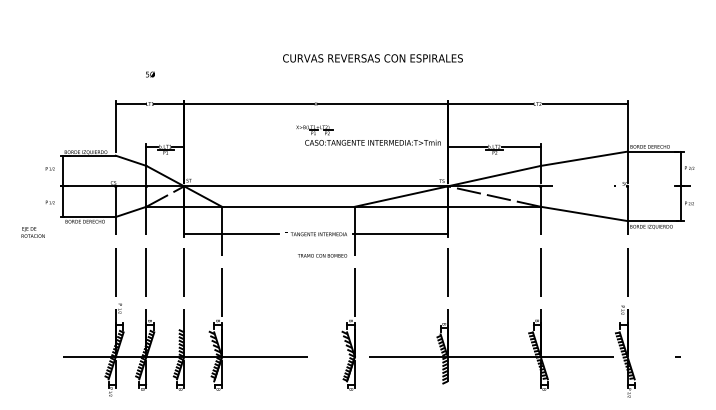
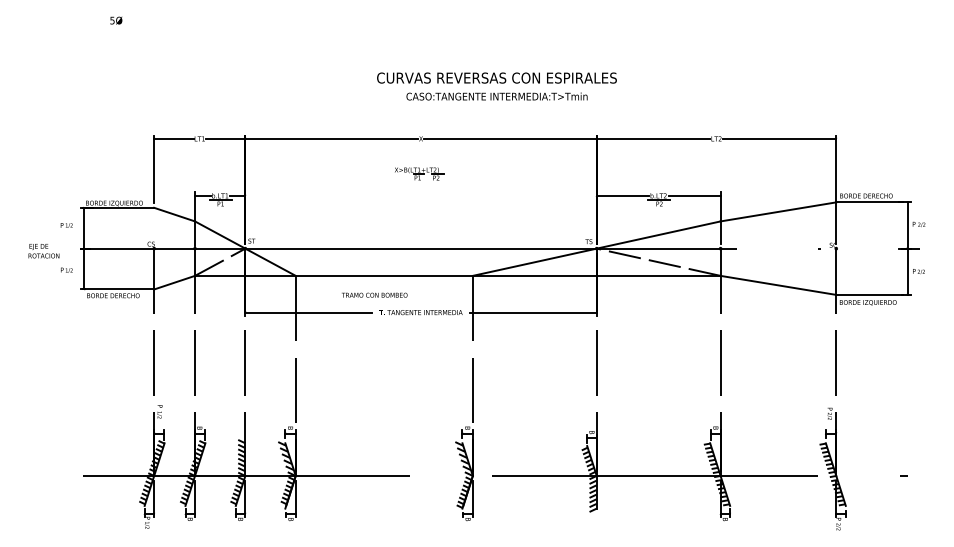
text: (150, 74) -> (116, 20), moved
text: (372, 142) -> (496, 96), moved
text: (32, 232) -> (43, 251), moved
text: (322, 255) -> (374, 294), moved

